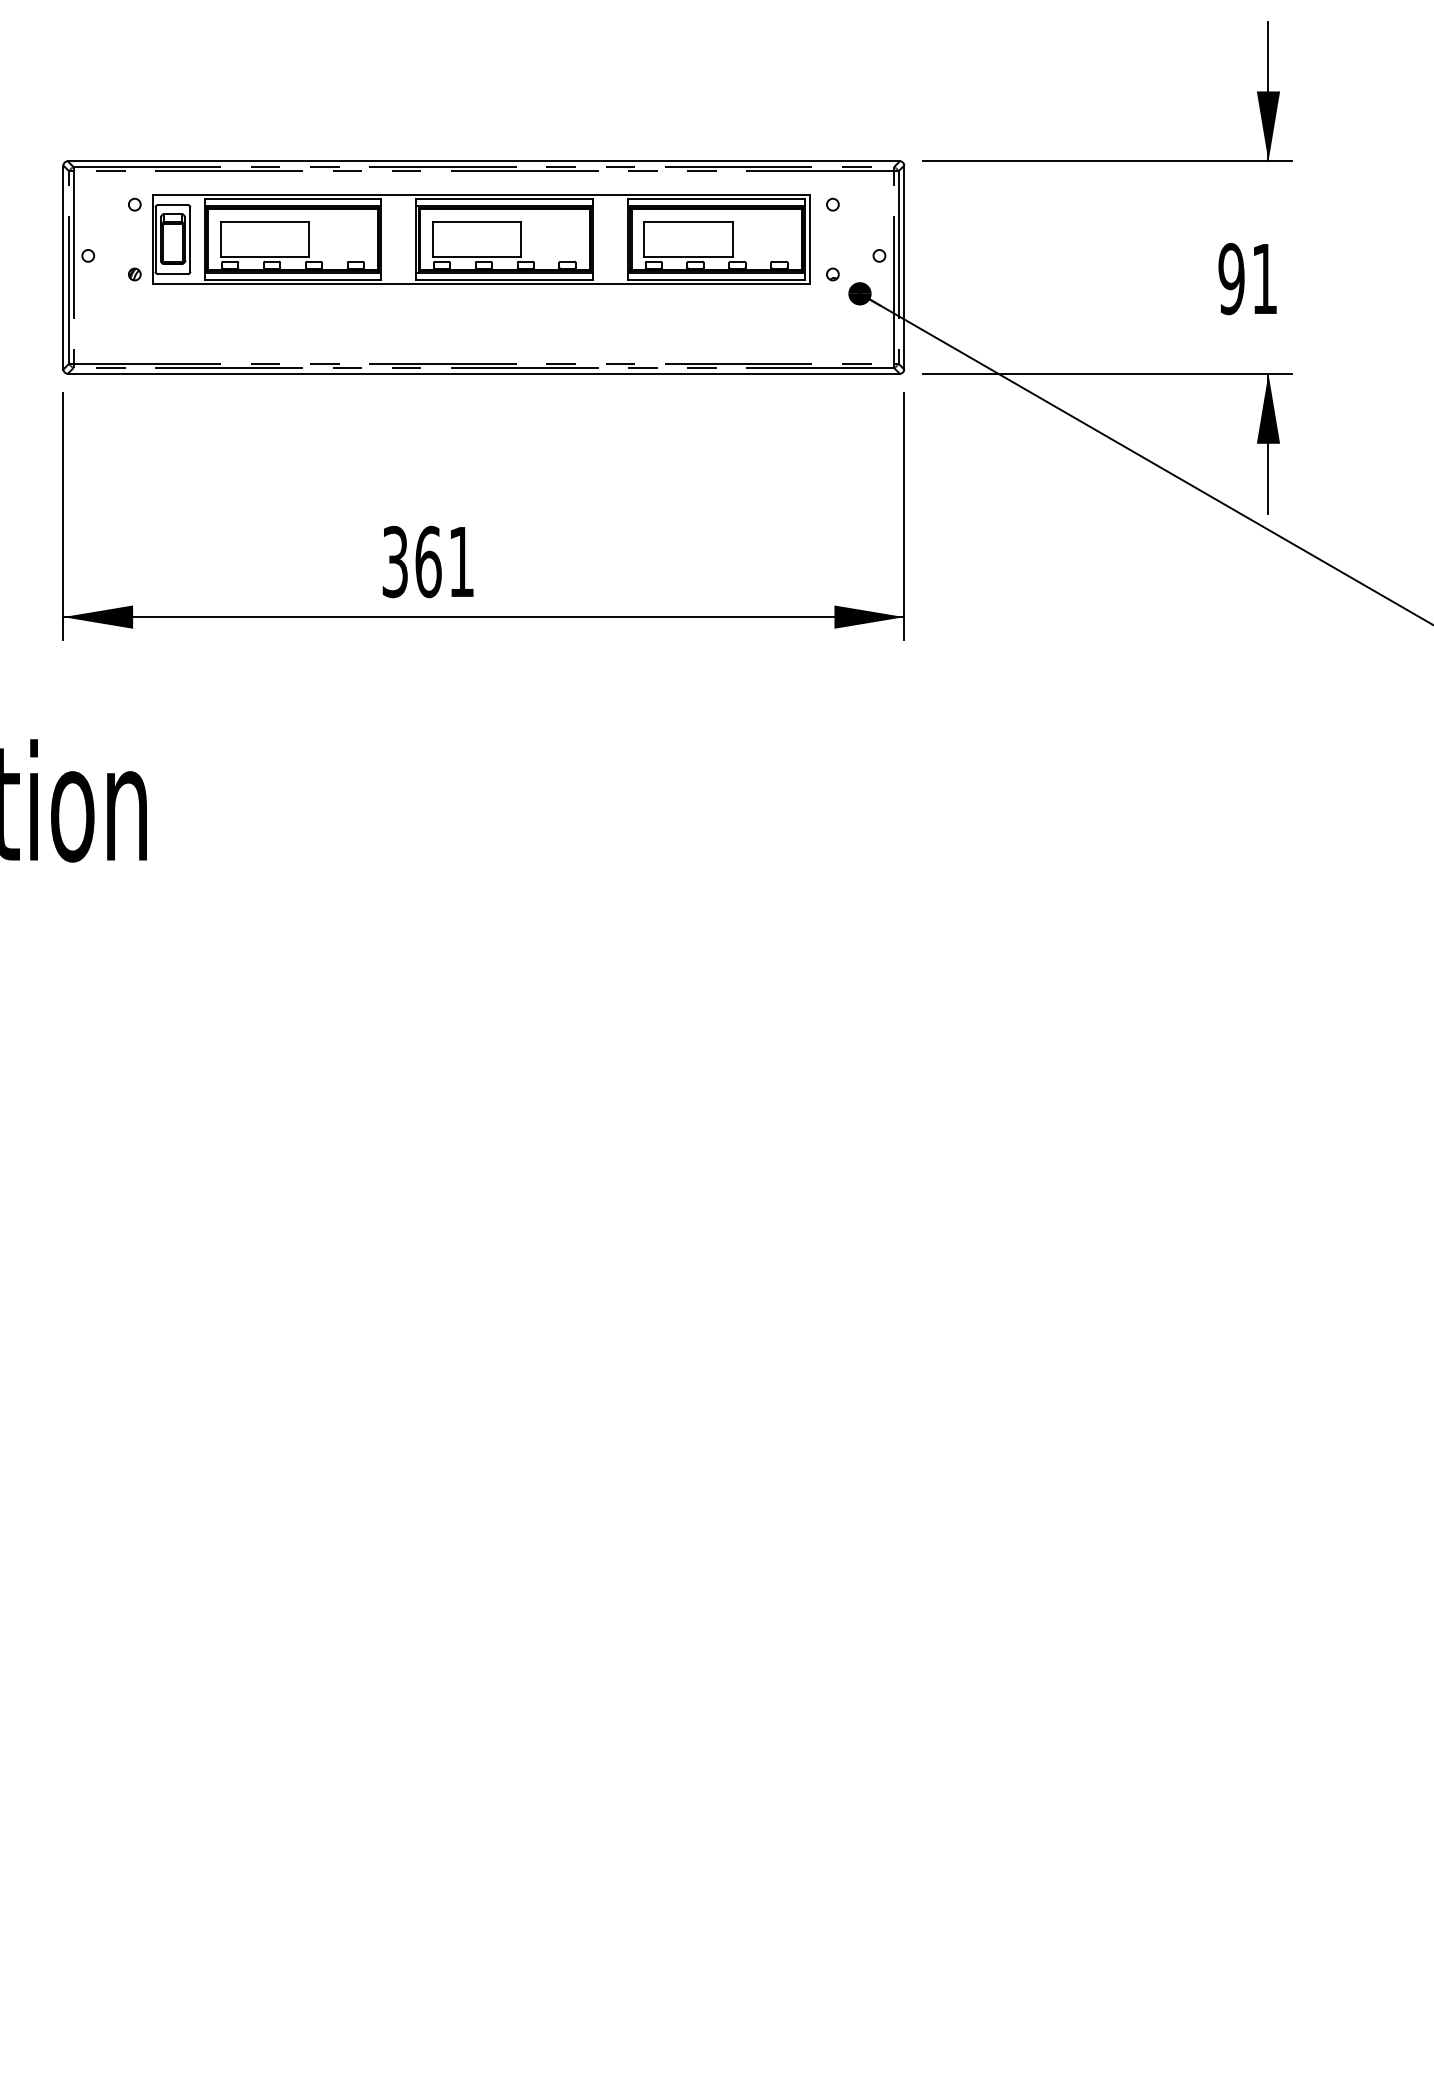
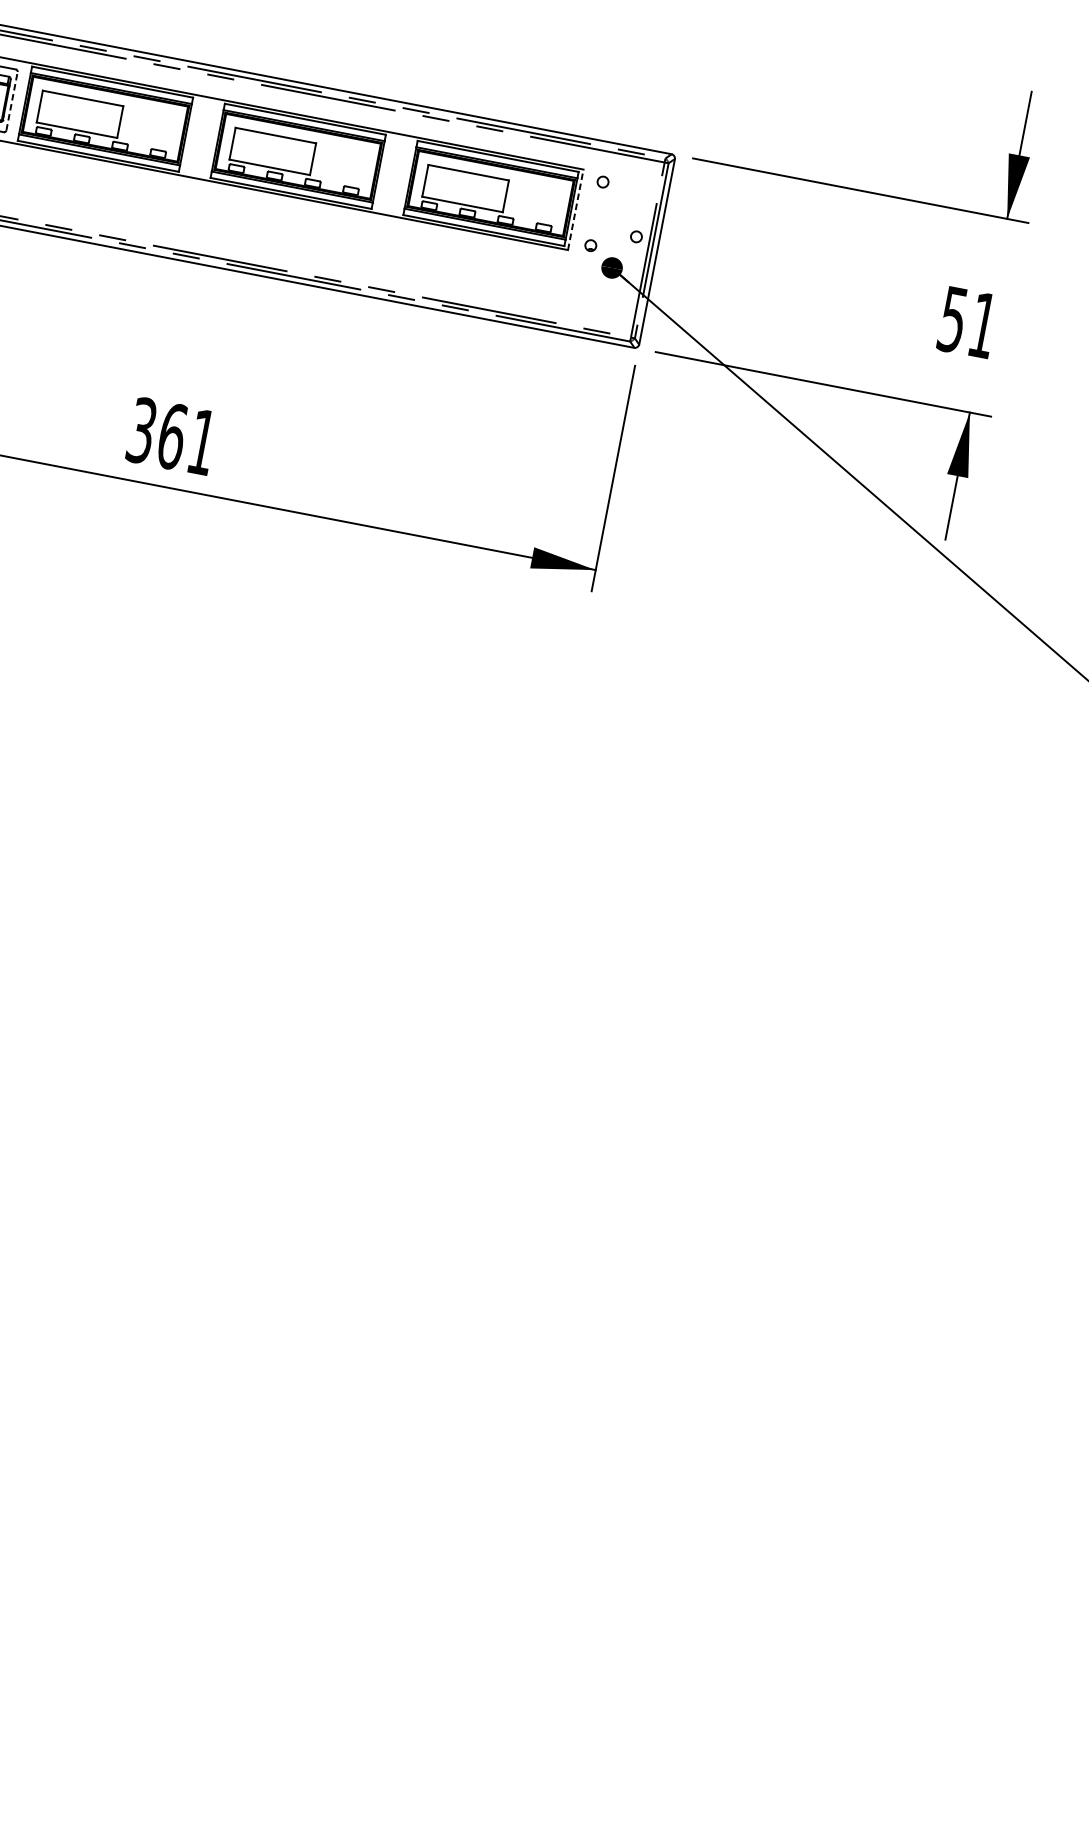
line: (190, 239) -> (12, 101), solid -> dashed
line: (809, 239) -> (575, 209), solid -> dashed
text: (1231, 278) -> (953, 319), 91 -> 51

